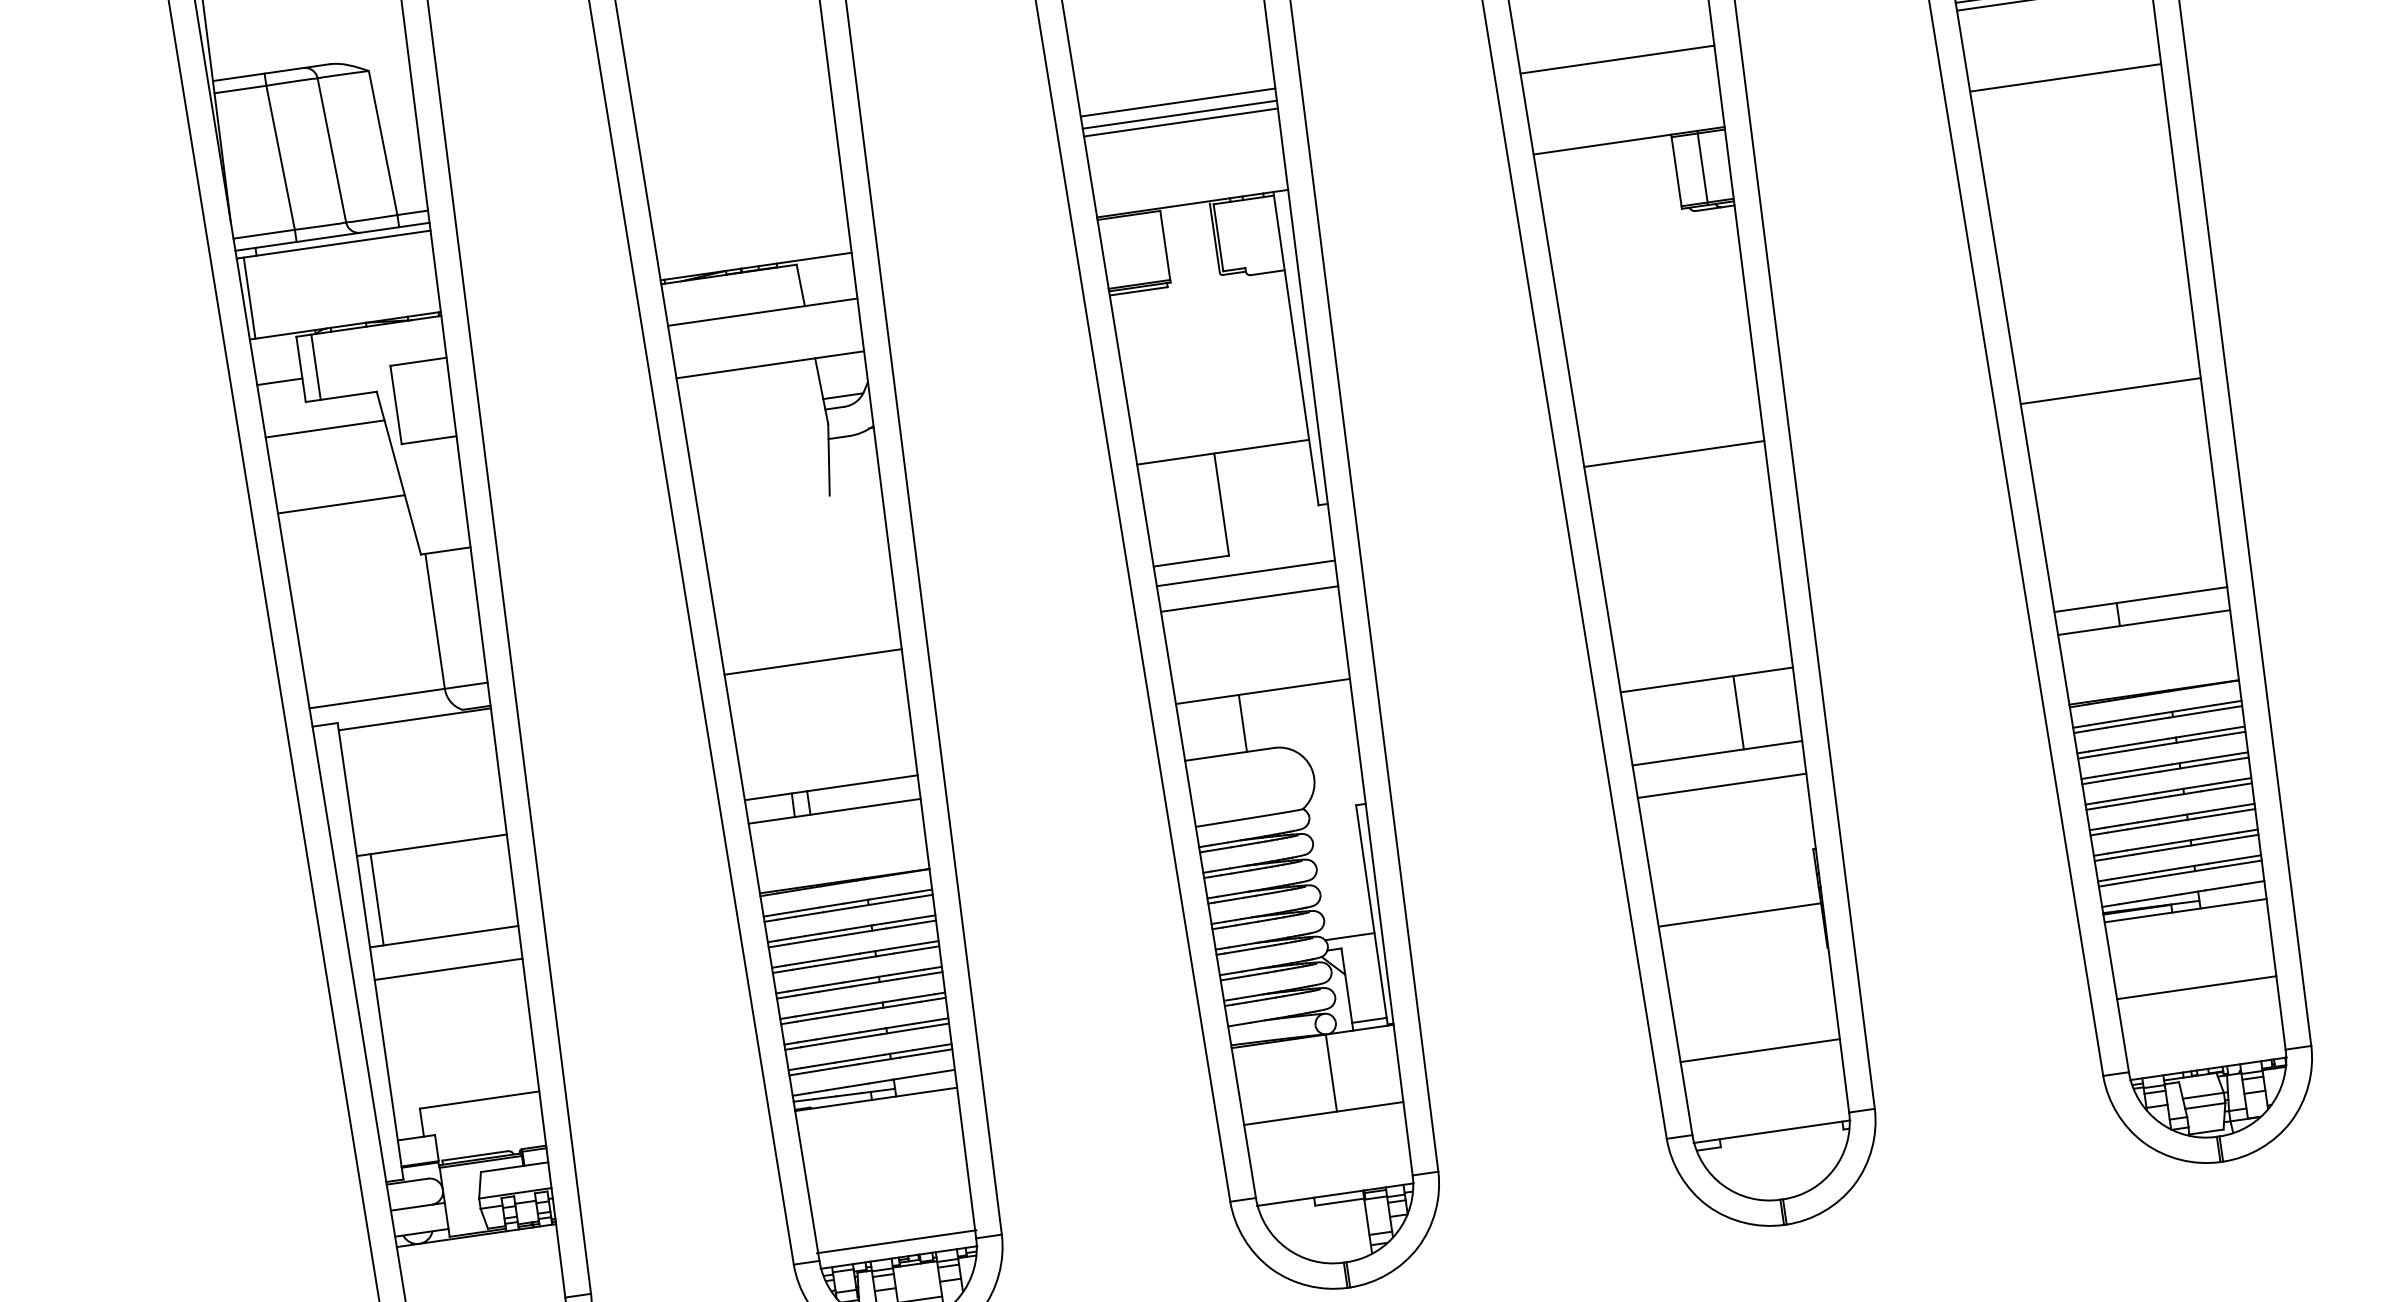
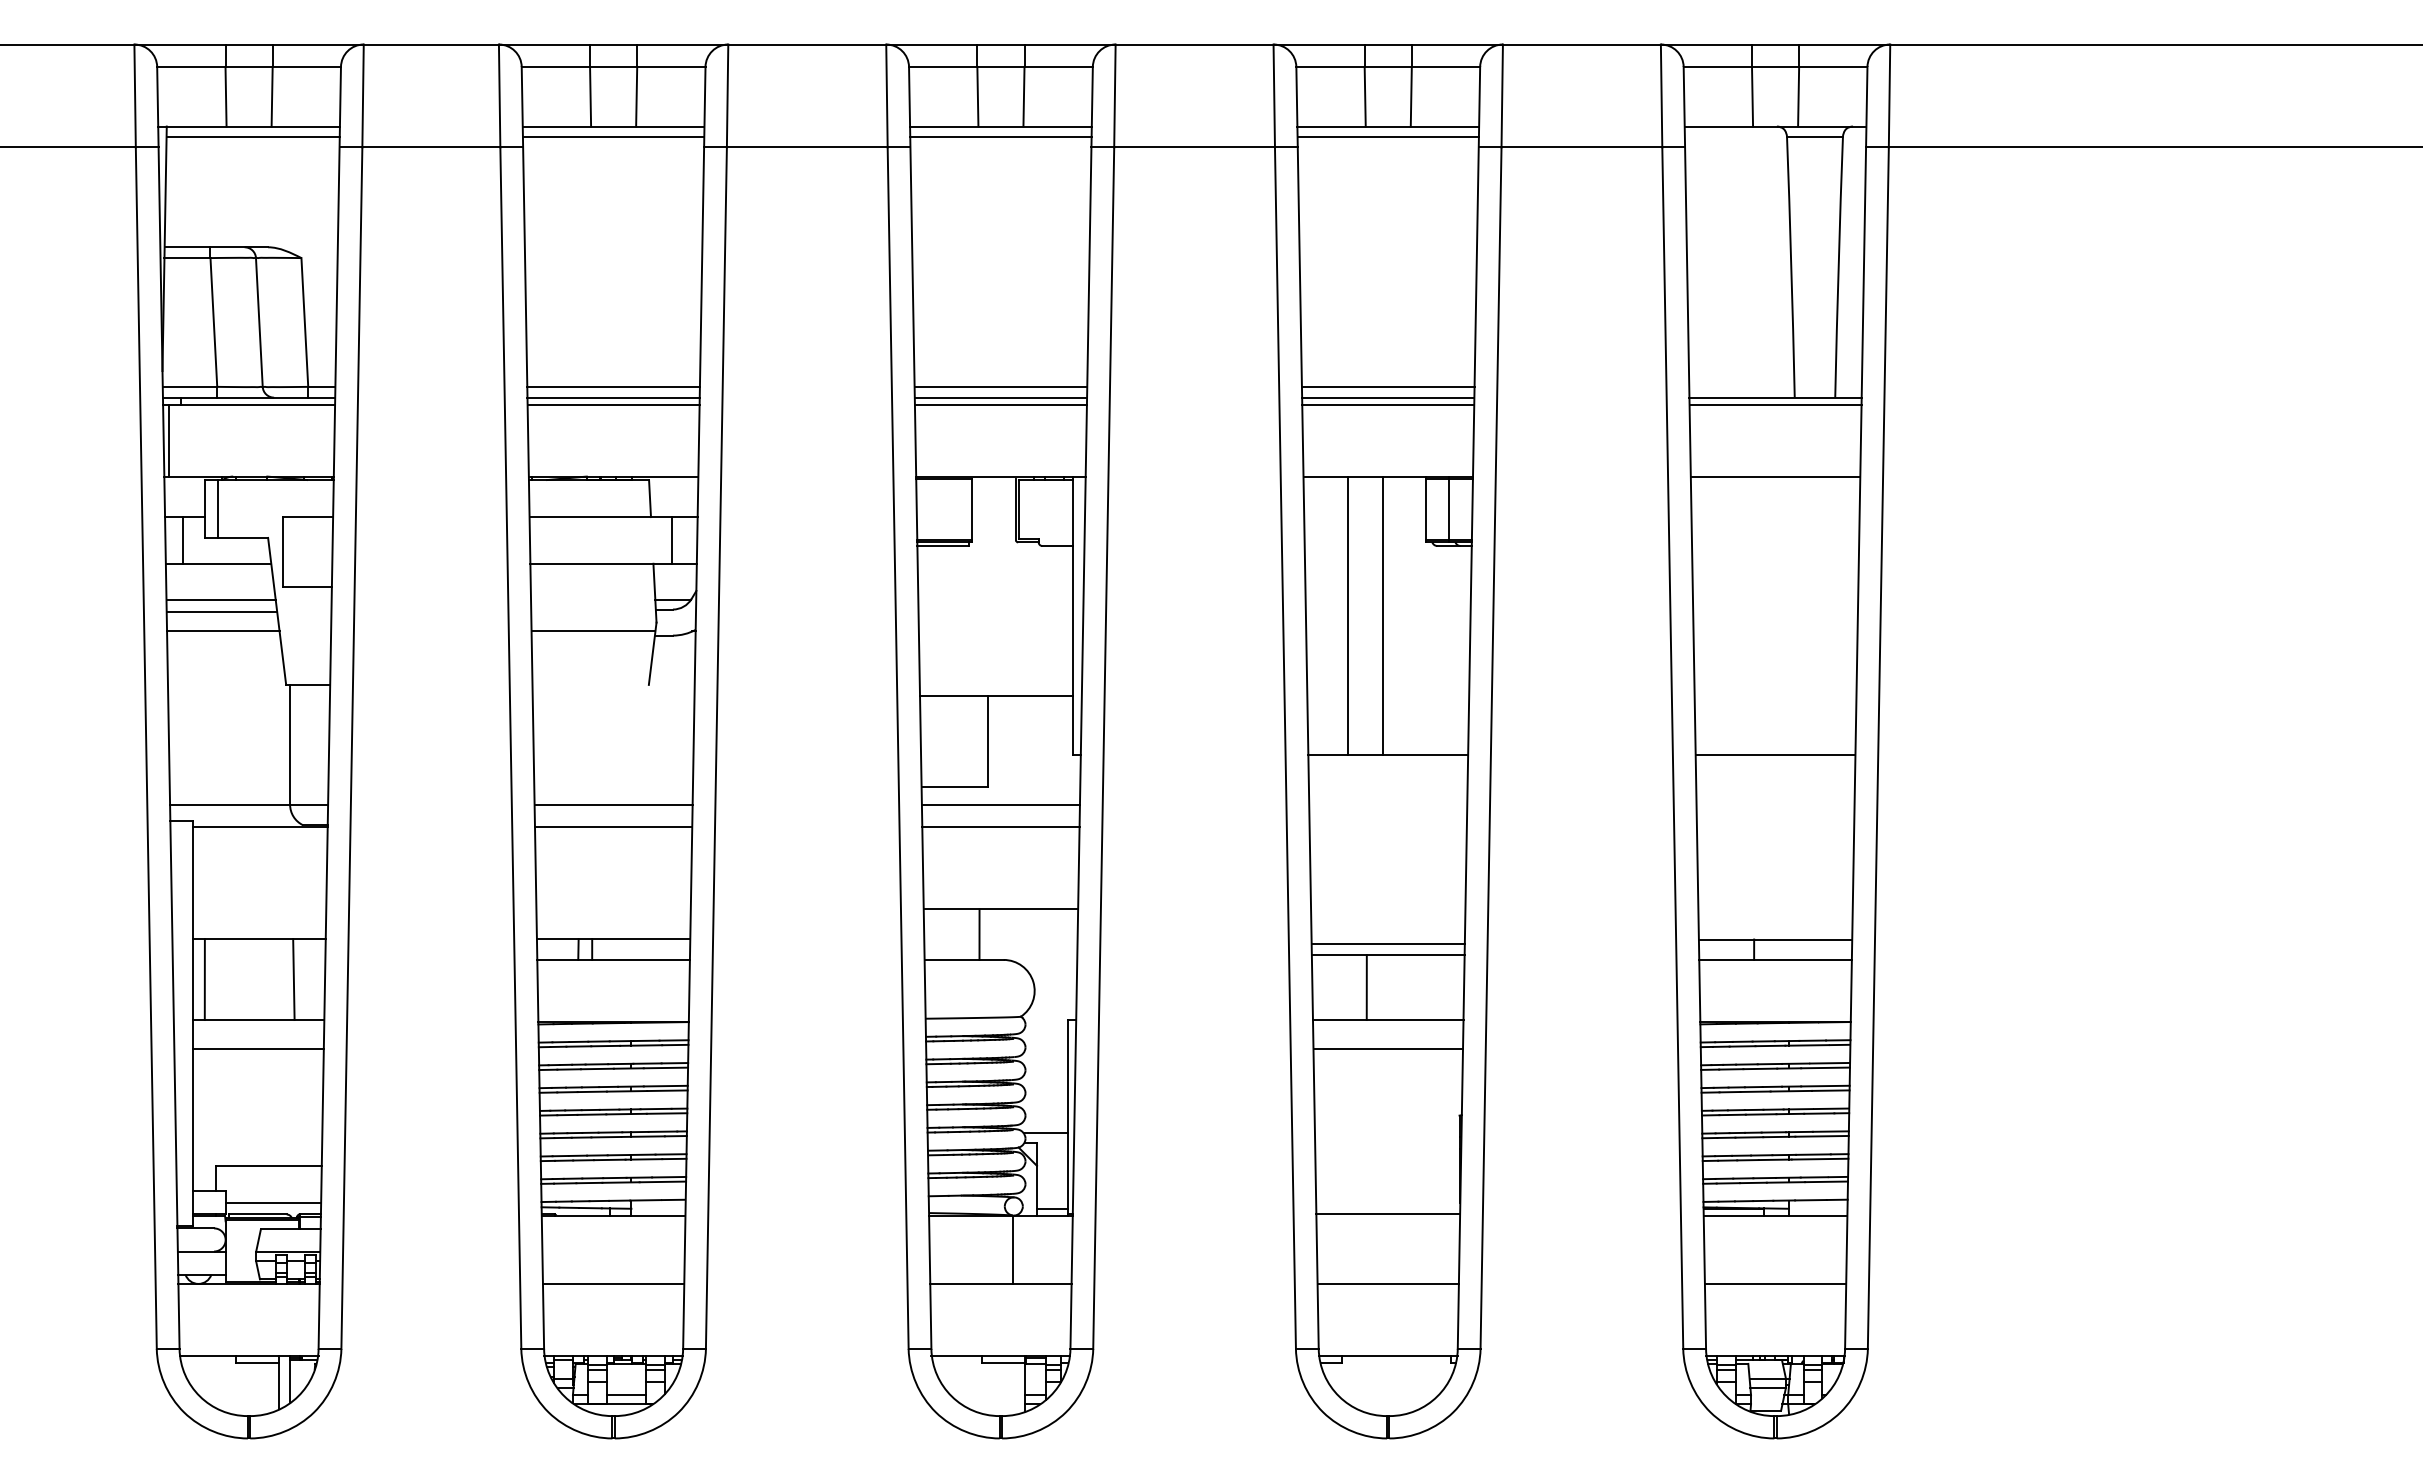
line: (1613, 39) -> (1387, 386), added
line: (1616, 51) -> (1388, 397), added
line: (741, 165) -> (613, 386), added
line: (743, 177) -> (613, 397), added
line: (744, 185) -> (613, 404), added
line: (1645, 298) -> (1382, 615), added
line: (1606, 303) -> (1348, 615), added
line: (831, 329) -> (671, 540), added
line: (280, 408) -> (182, 540), added
line: (758, 444) -> (593, 631), added
line: (333, 470) -> (220, 600), added
line: (336, 482) -> (221, 611), added
line: (809, 636) -> (613, 804), added
line: (1704, 667) -> (1387, 943), added
line: (1738, 712) -> (1366, 987), moved
line: (477, 885) -> (293, 979), added
line: (1739, 915) -> (1387, 1214), moved
line: (490, 1139) -> (273, 1202), added
line: (896, 1241) -> (613, 1283), moved

